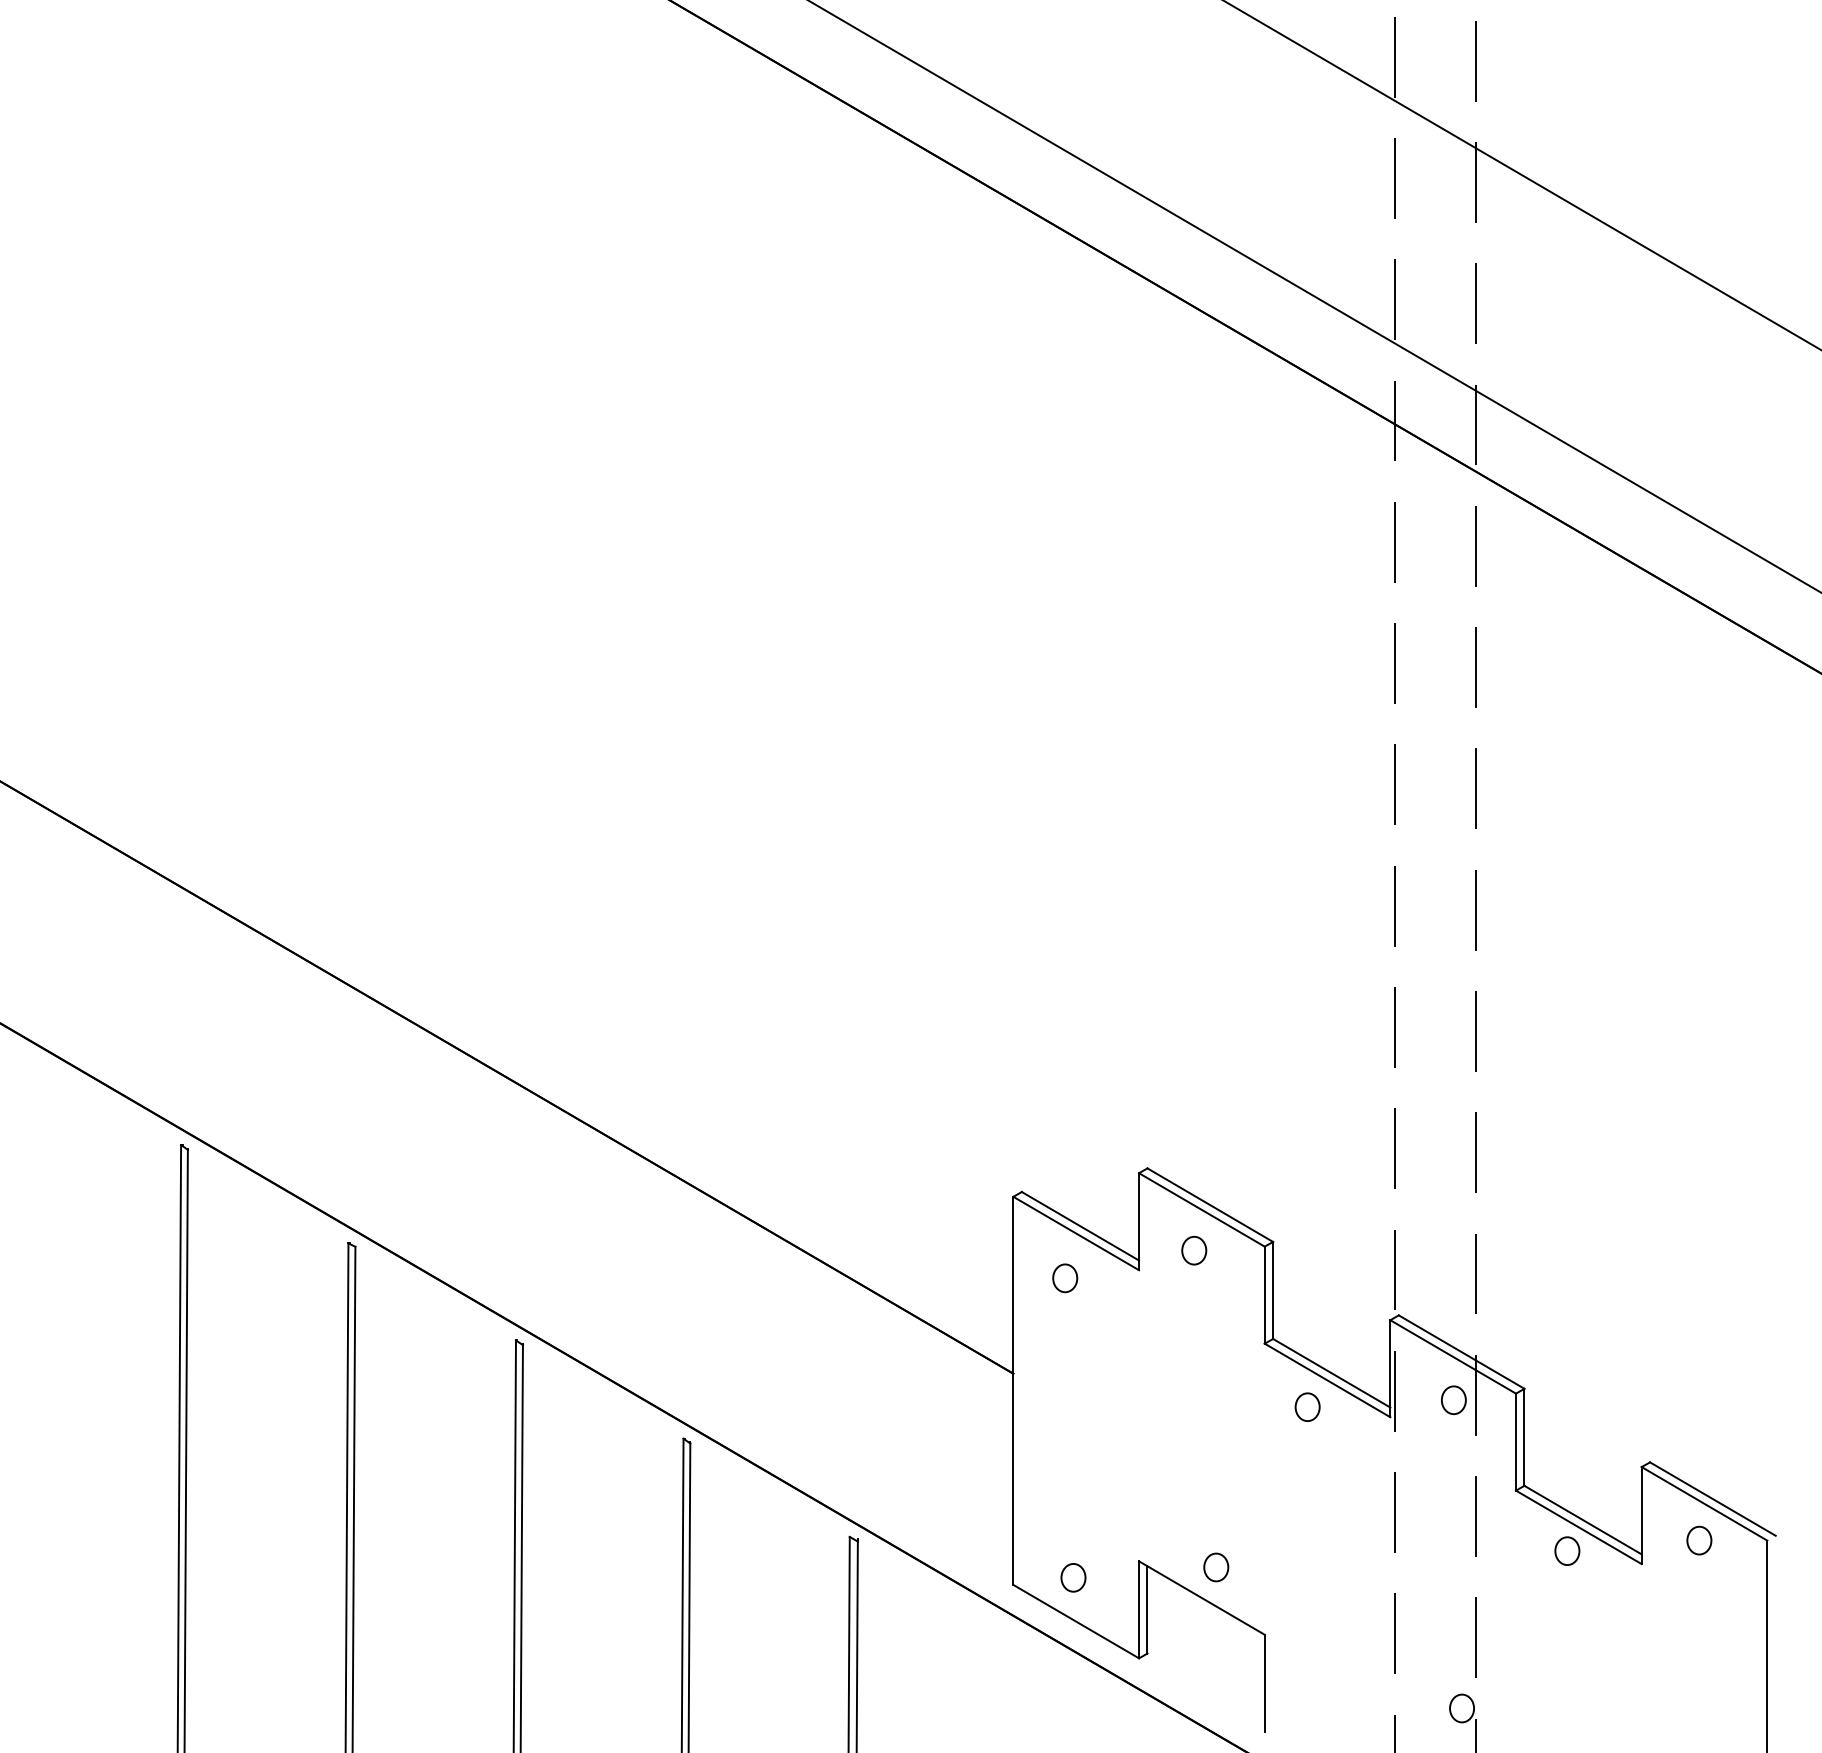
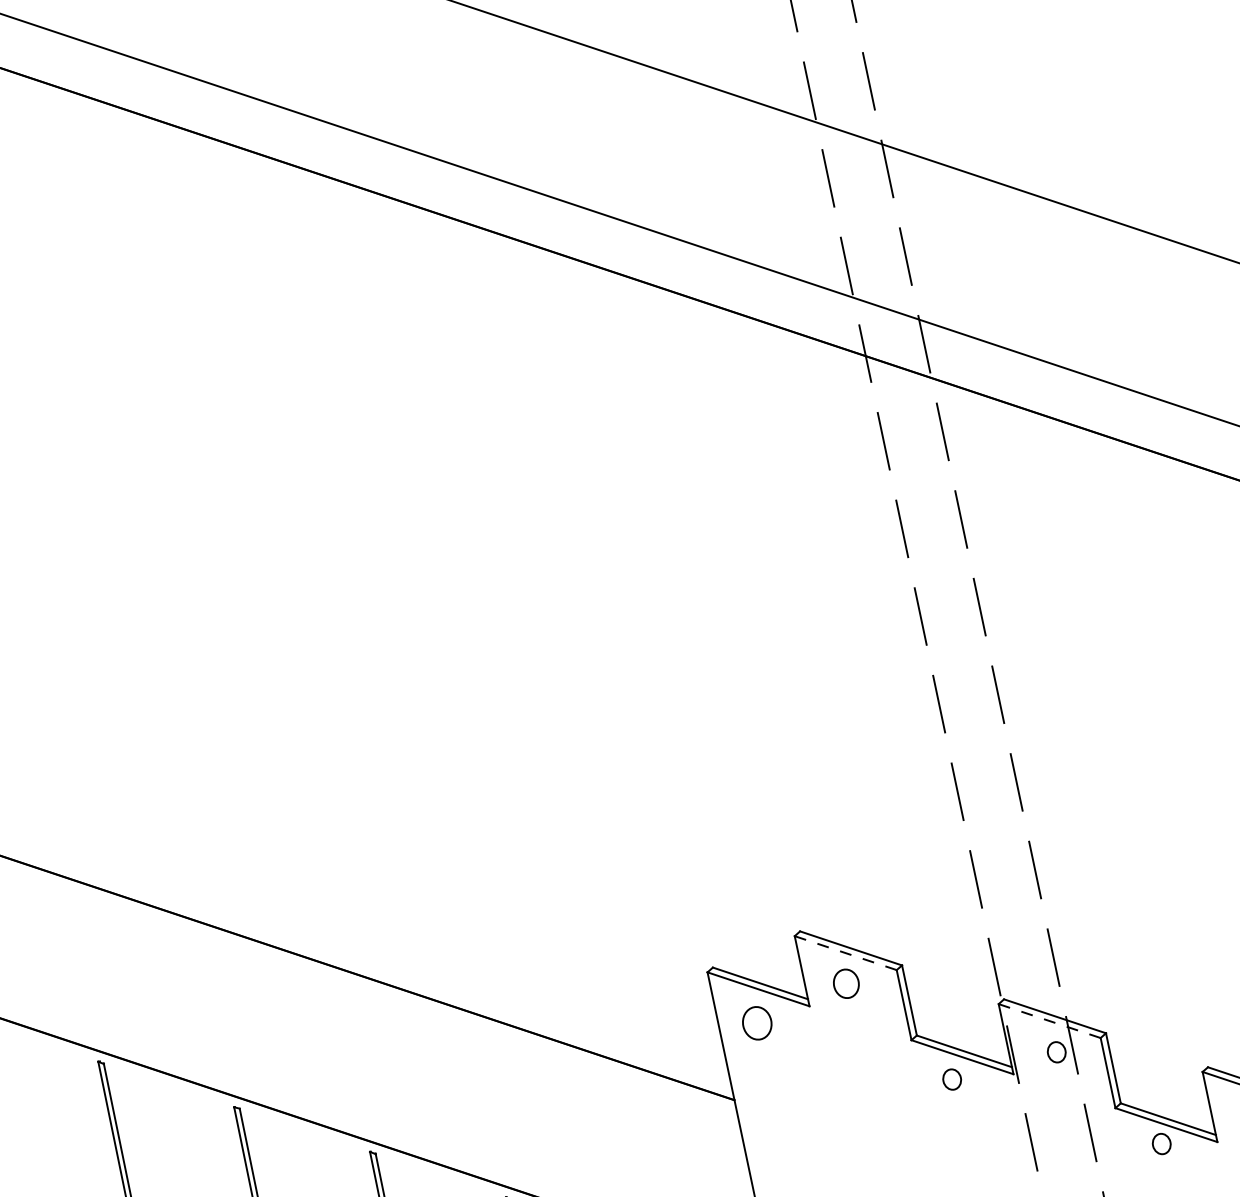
line: (1201, 1209) -> (845, 952), solid -> dashed
circle: (1194, 1250) -> (846, 983), size x1.4
circle: (1065, 1278) -> (757, 1023), size x1.6
line: (1453, 1356) -> (1049, 1020), solid -> dashed

